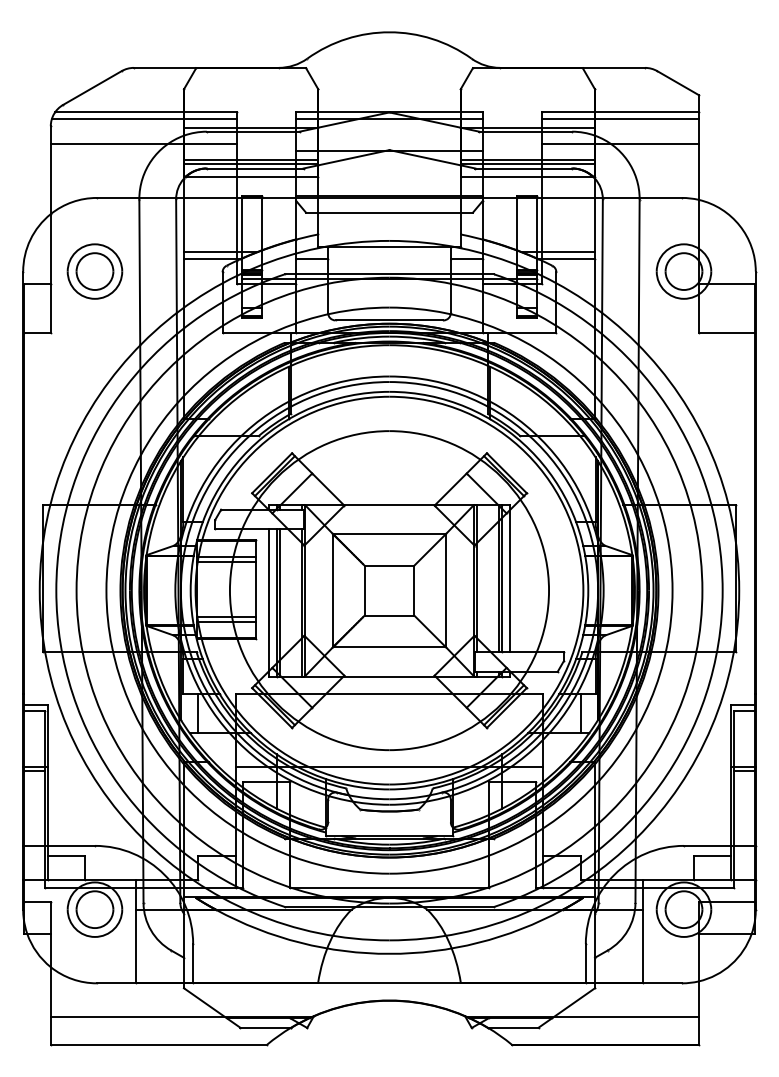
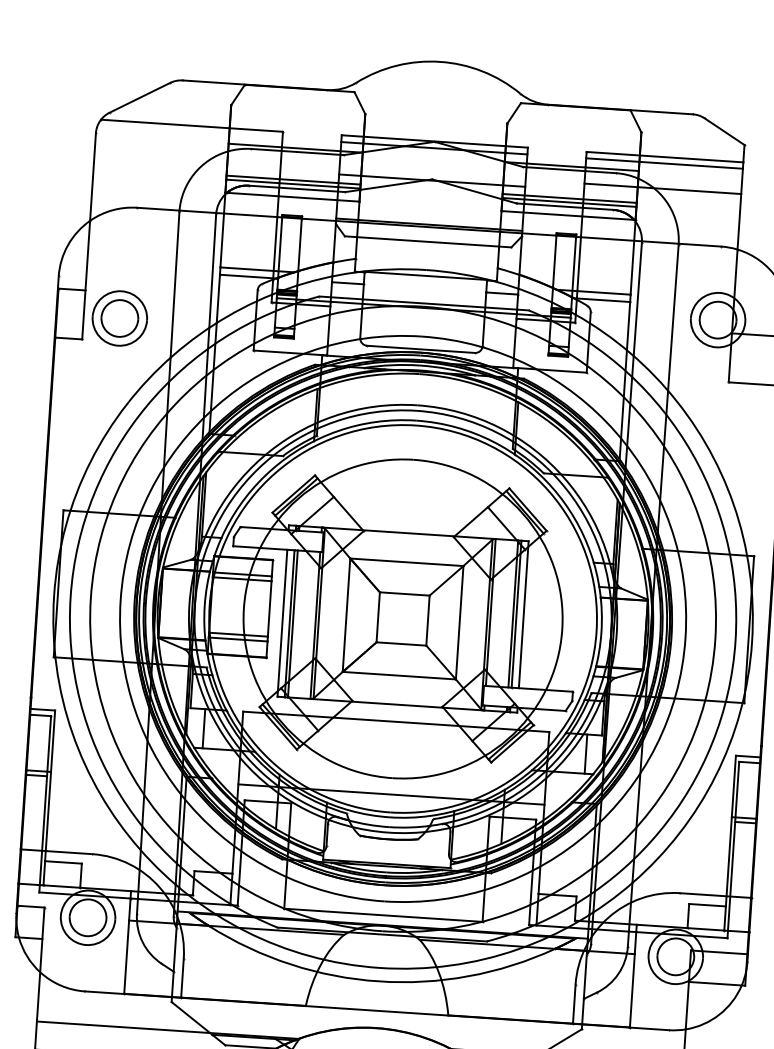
line: (144, 118) -> (189, 131), removed
line: (143, 144) -> (187, 157), removed
part: (94, 271) -> (119, 318), moved

